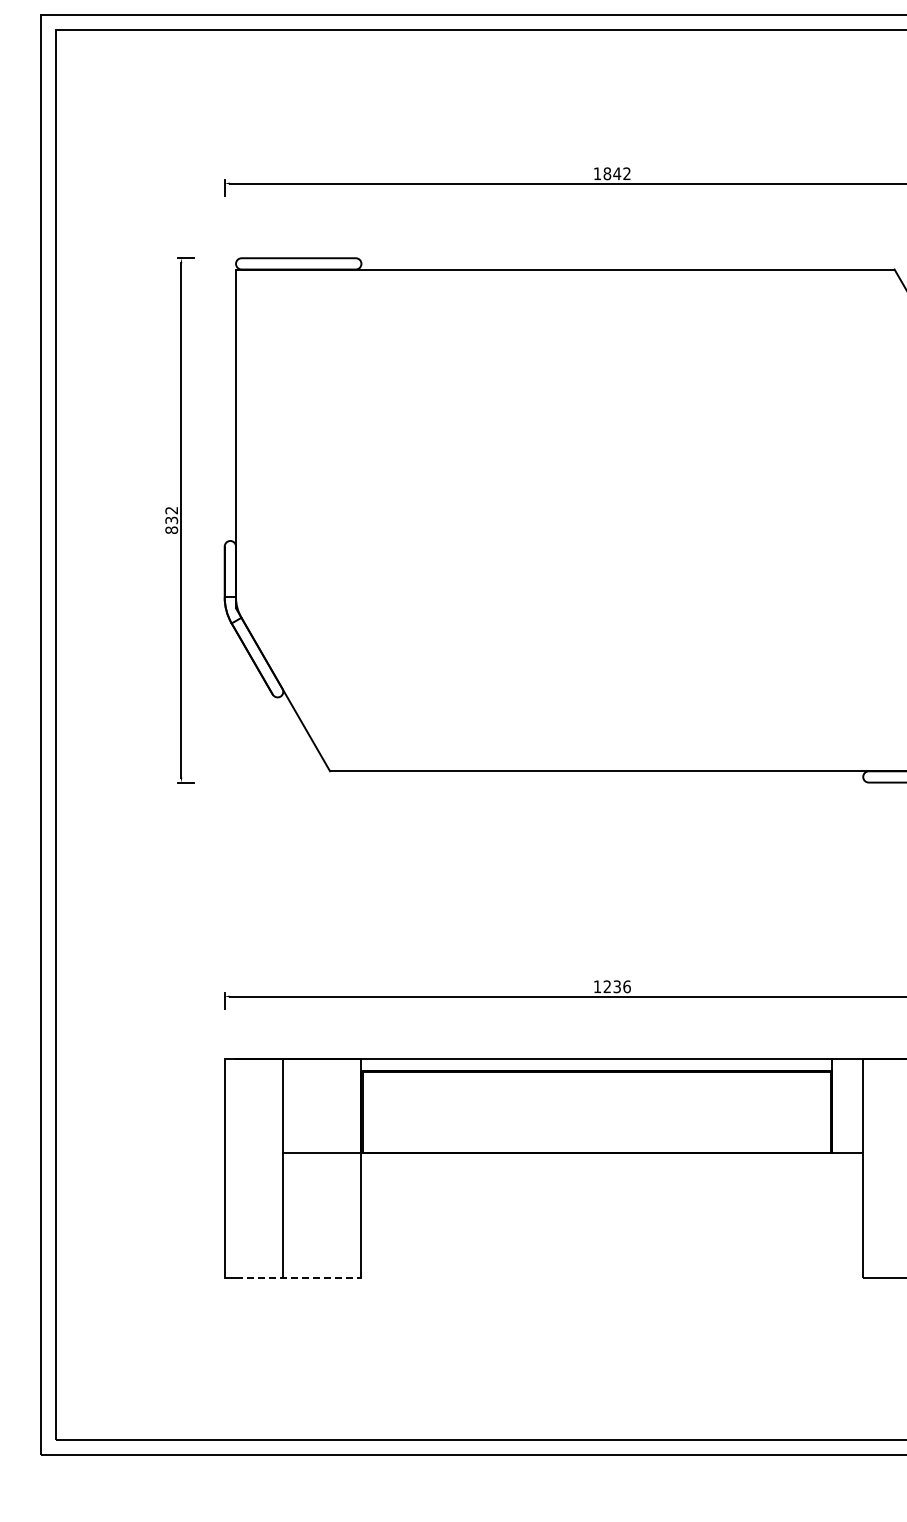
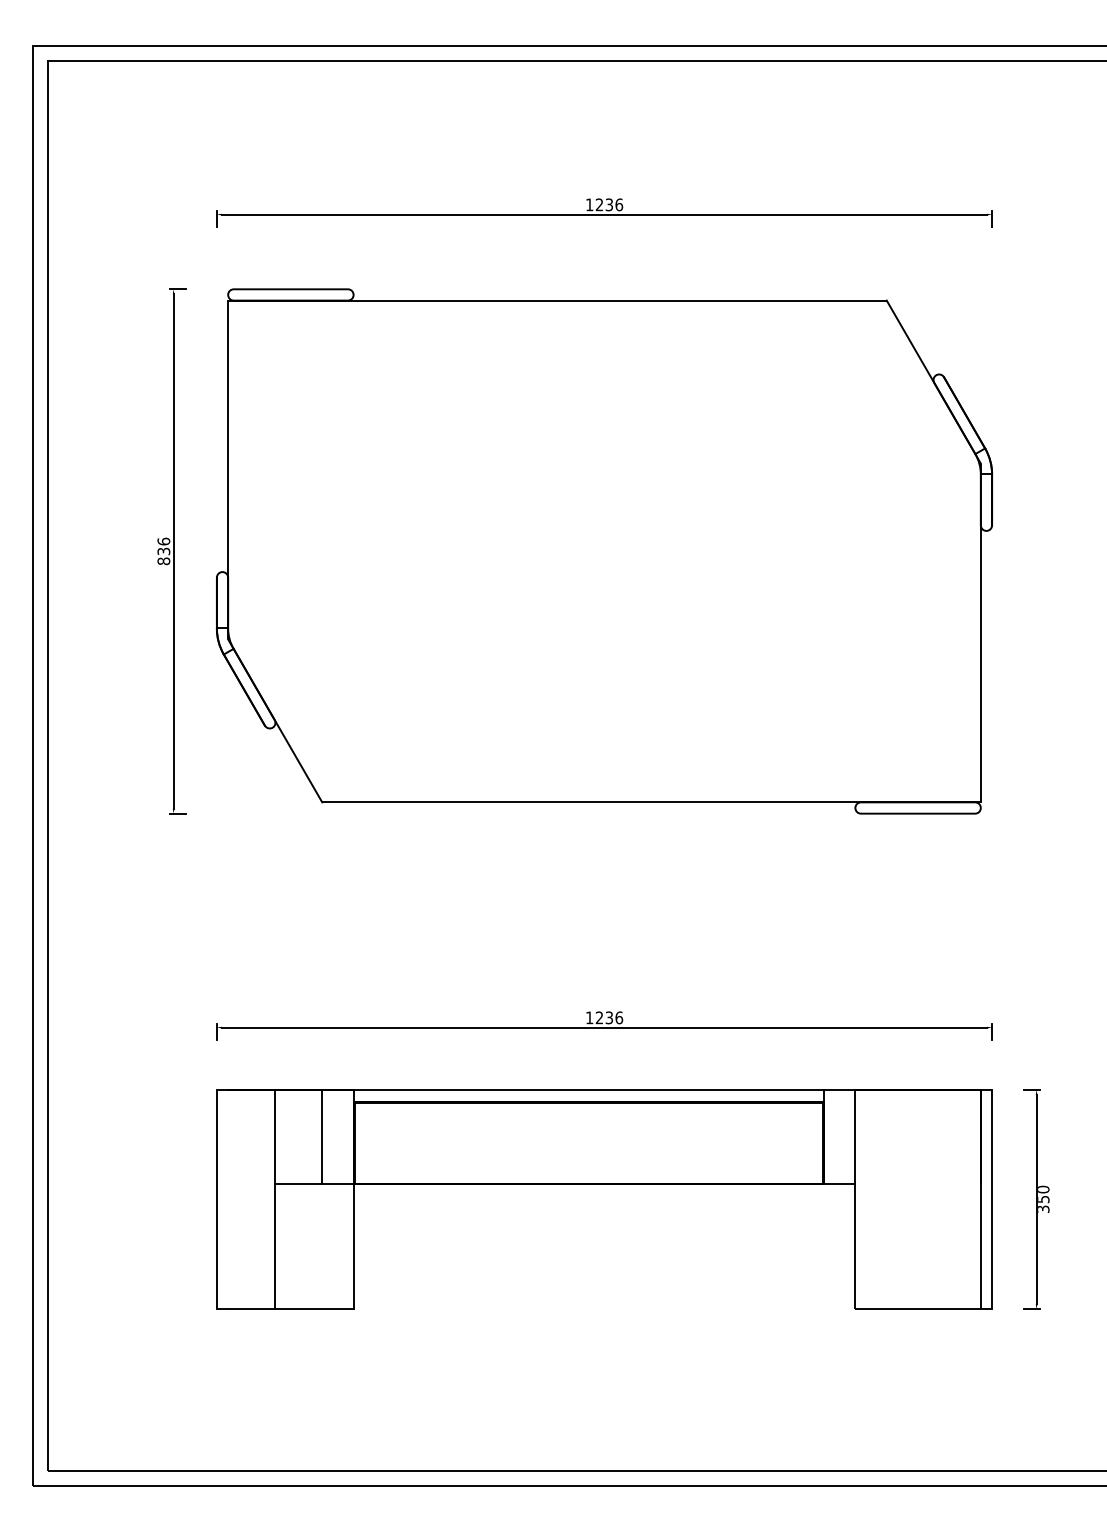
text: (617, 173) -> (609, 204), 1842 -> 1236
text: (171, 510) -> (163, 541), 832 -> 836
line: (330, 1105) -> (322, 1136), added
line: (298, 1278) -> (290, 1309), dashed -> solid

